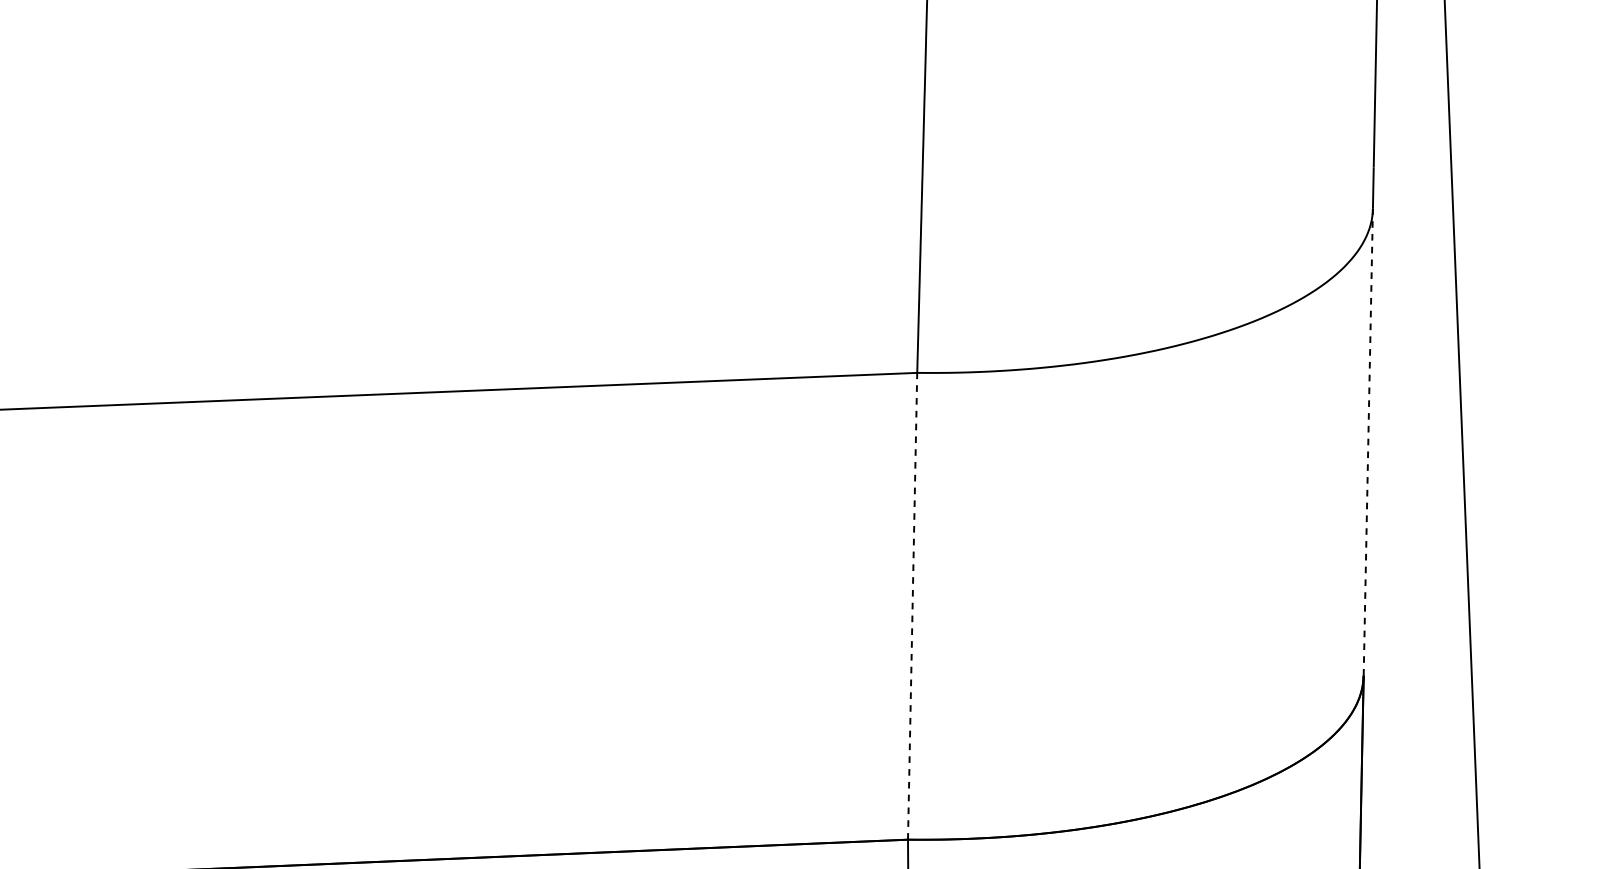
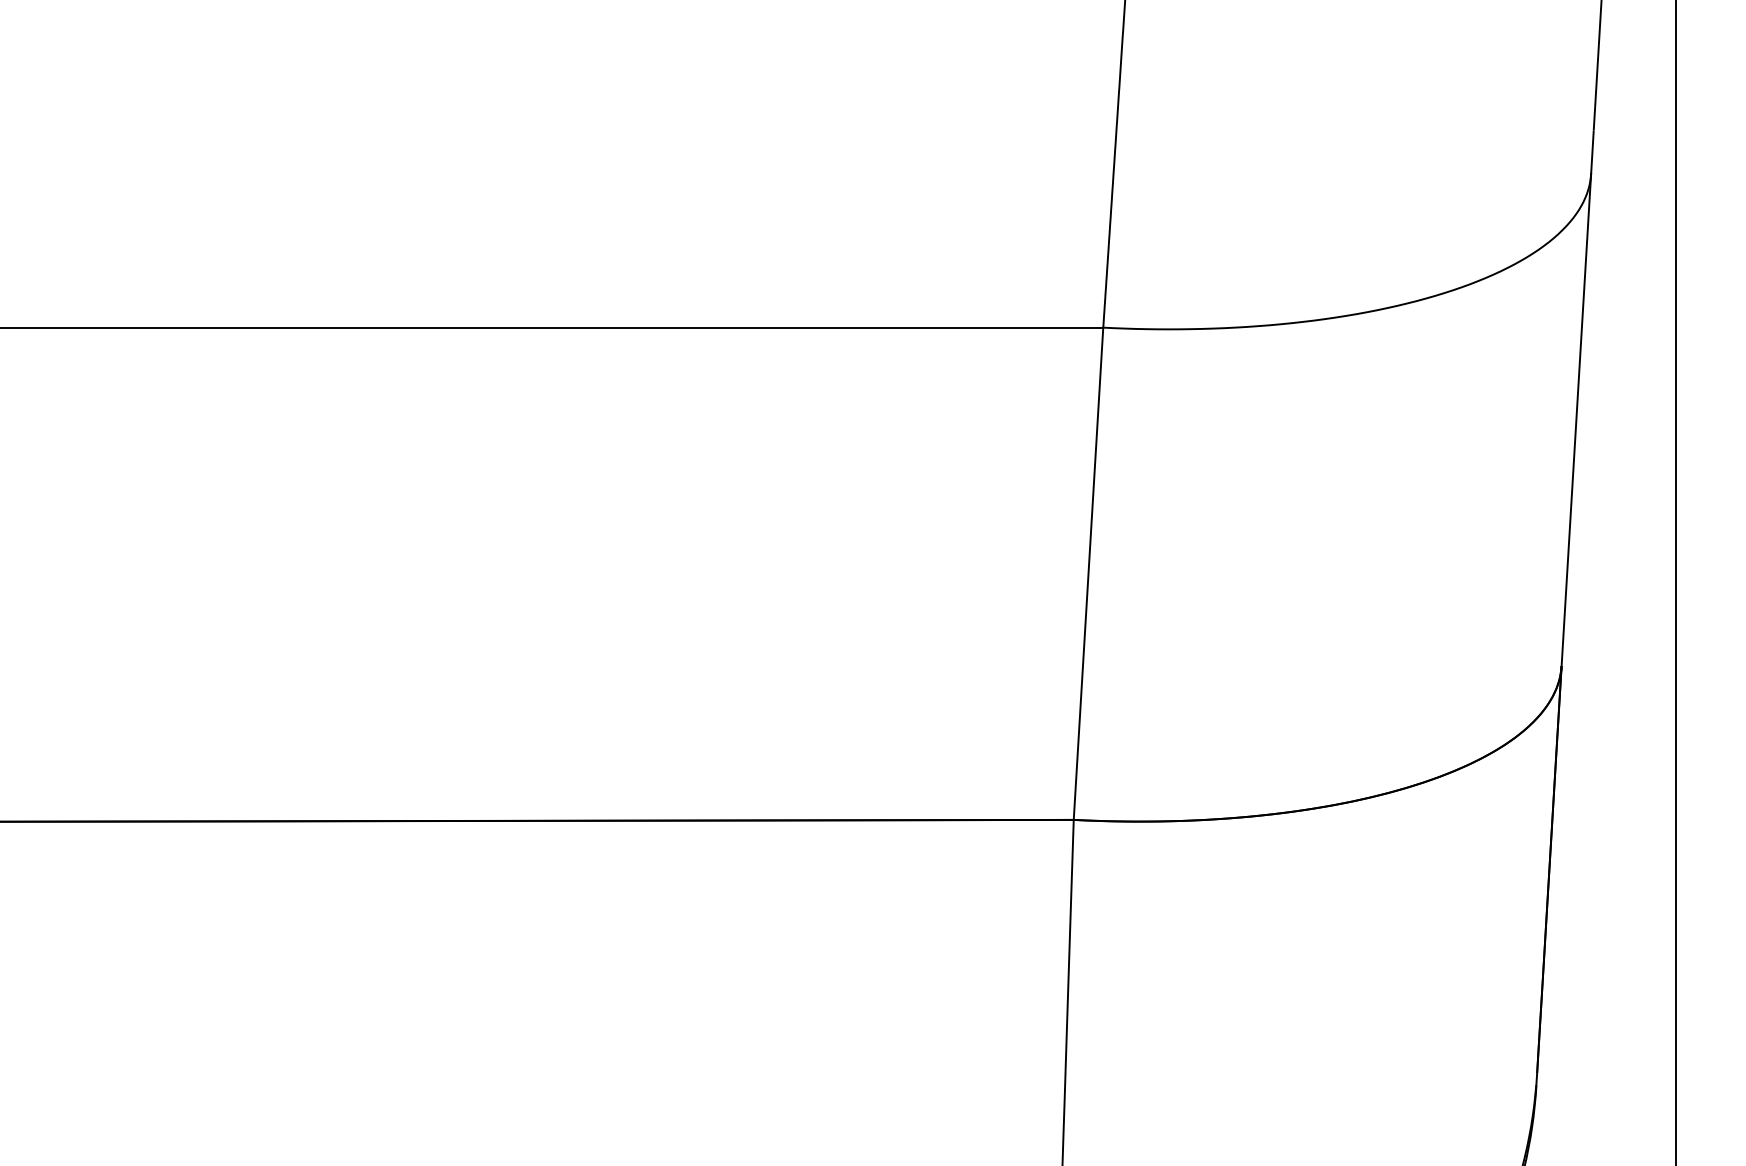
line: (1368, 441) -> (1576, 419), dashed -> solid
line: (912, 606) -> (1088, 573), dashed -> solid

